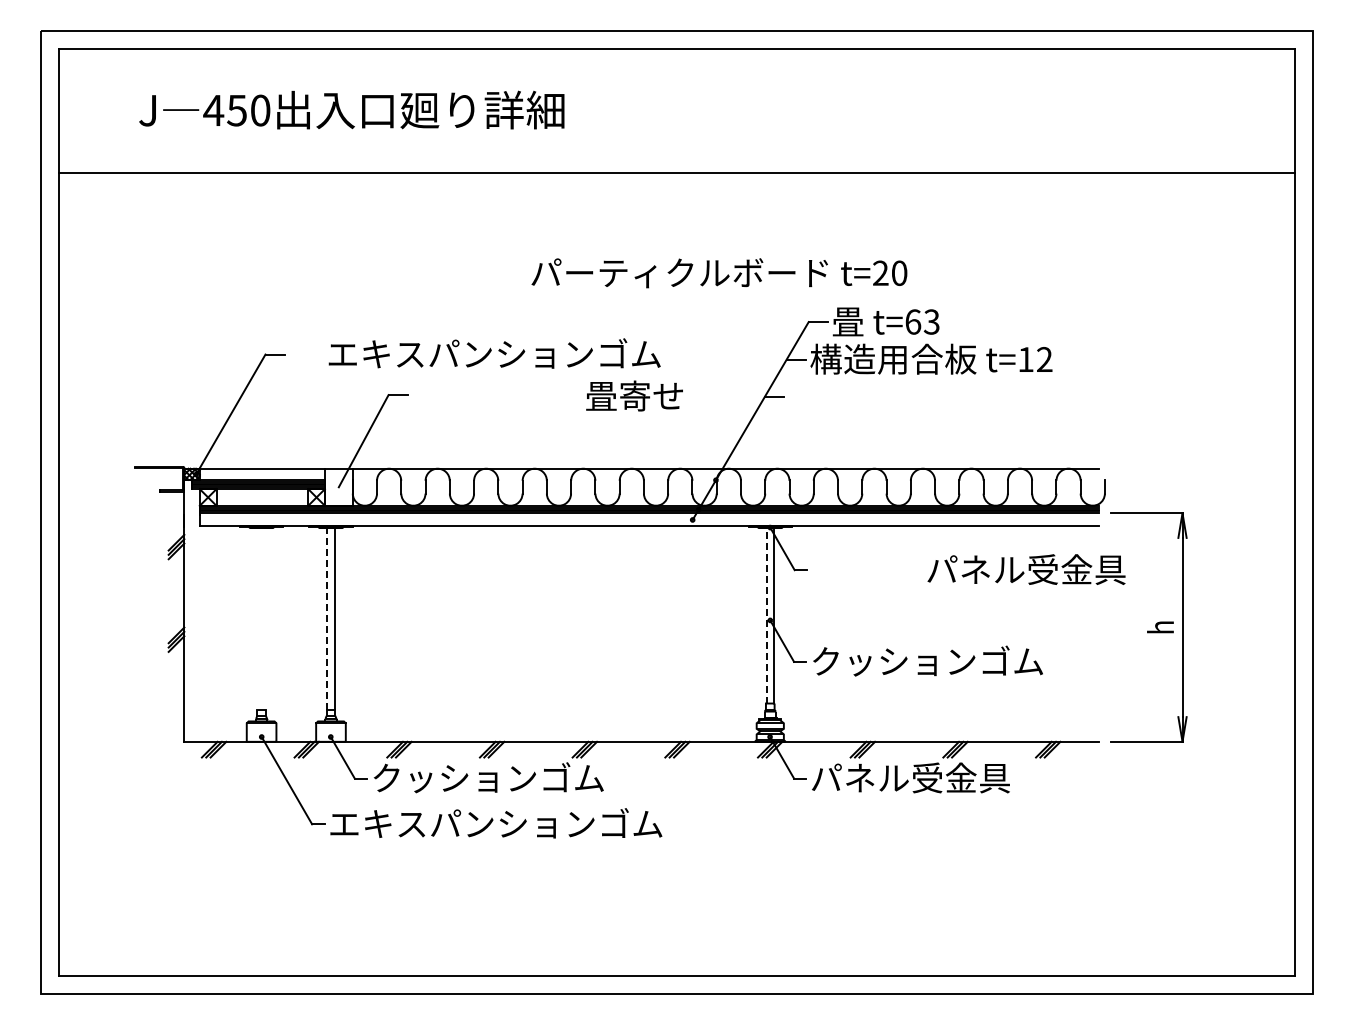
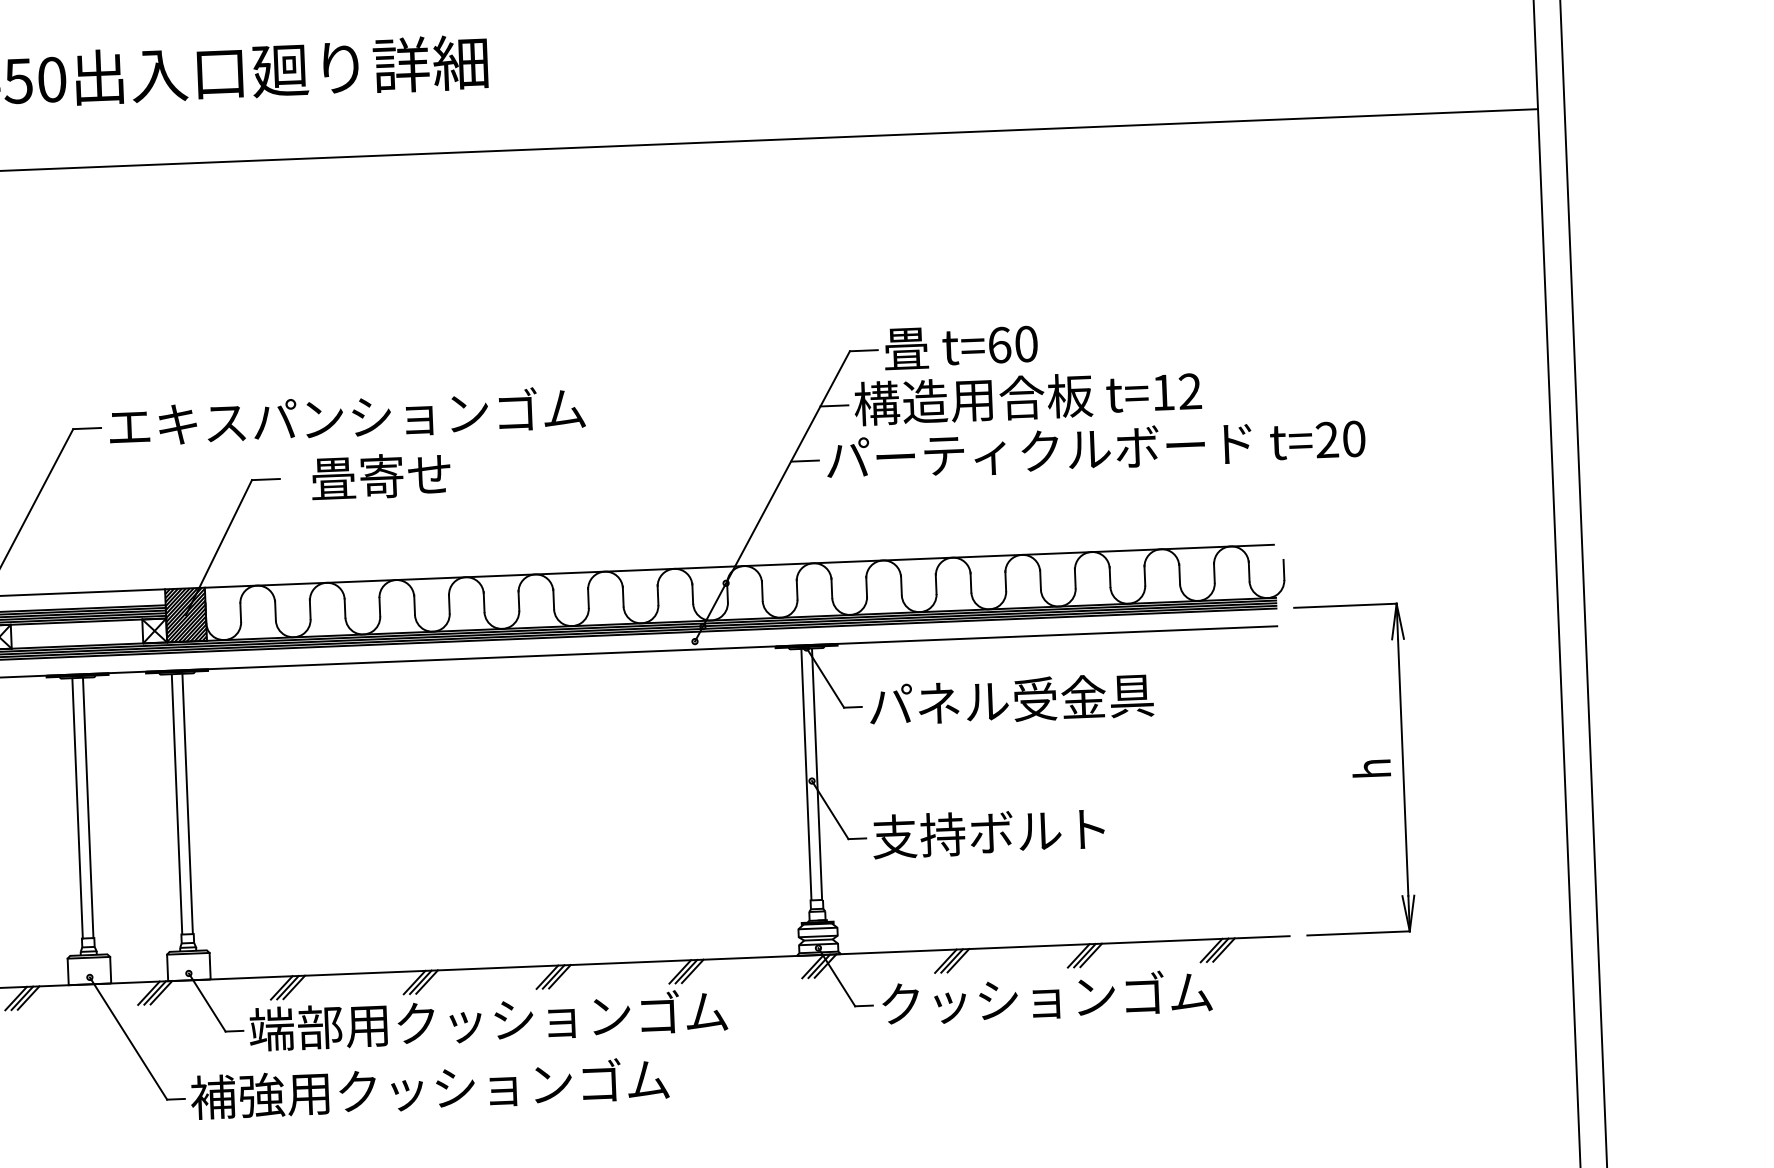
text: (719, 273) -> (1096, 449), moved
text: (931, 321) -> (1025, 343), t=63 -> t=60
text: (494, 353) -> (346, 416), moved
text: (634, 395) -> (380, 475), moved
hatch: (338, 486) -> (185, 613), added
text: (1026, 569) -> (1011, 699), moved
line: (766, 615) -> (806, 774), dashed -> solid
line: (257, 618) -> (77, 807), added
line: (265, 618) -> (88, 807), added
line: (327, 618) -> (177, 803), dashed -> solid
text: (926, 660) -> (1038, 829), クッションゴム -> 支持ボルト
text: (537, 777) -> (487, 1019), クッションゴム -> 端部用クッションゴム
text: (927, 777) -> (1046, 997), パネル受金具 -> クッションゴム
text: (410, 823) -> (308, 1092), エキスパンションゴム -> 補強用クッションゴム

